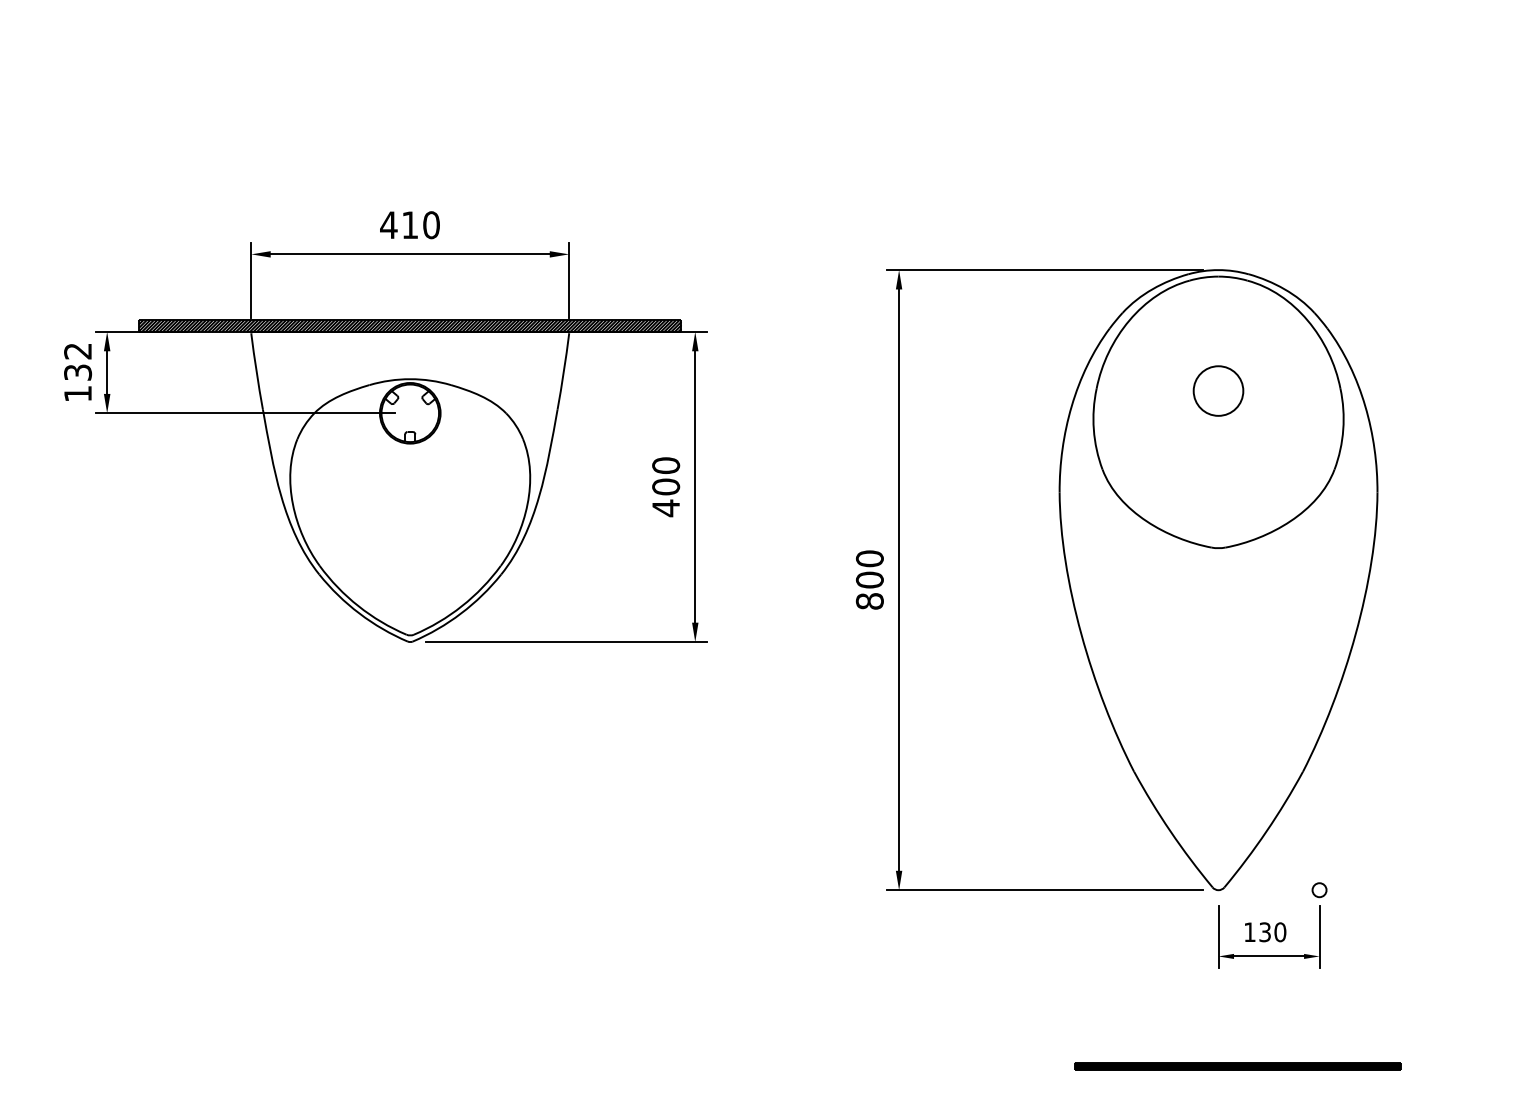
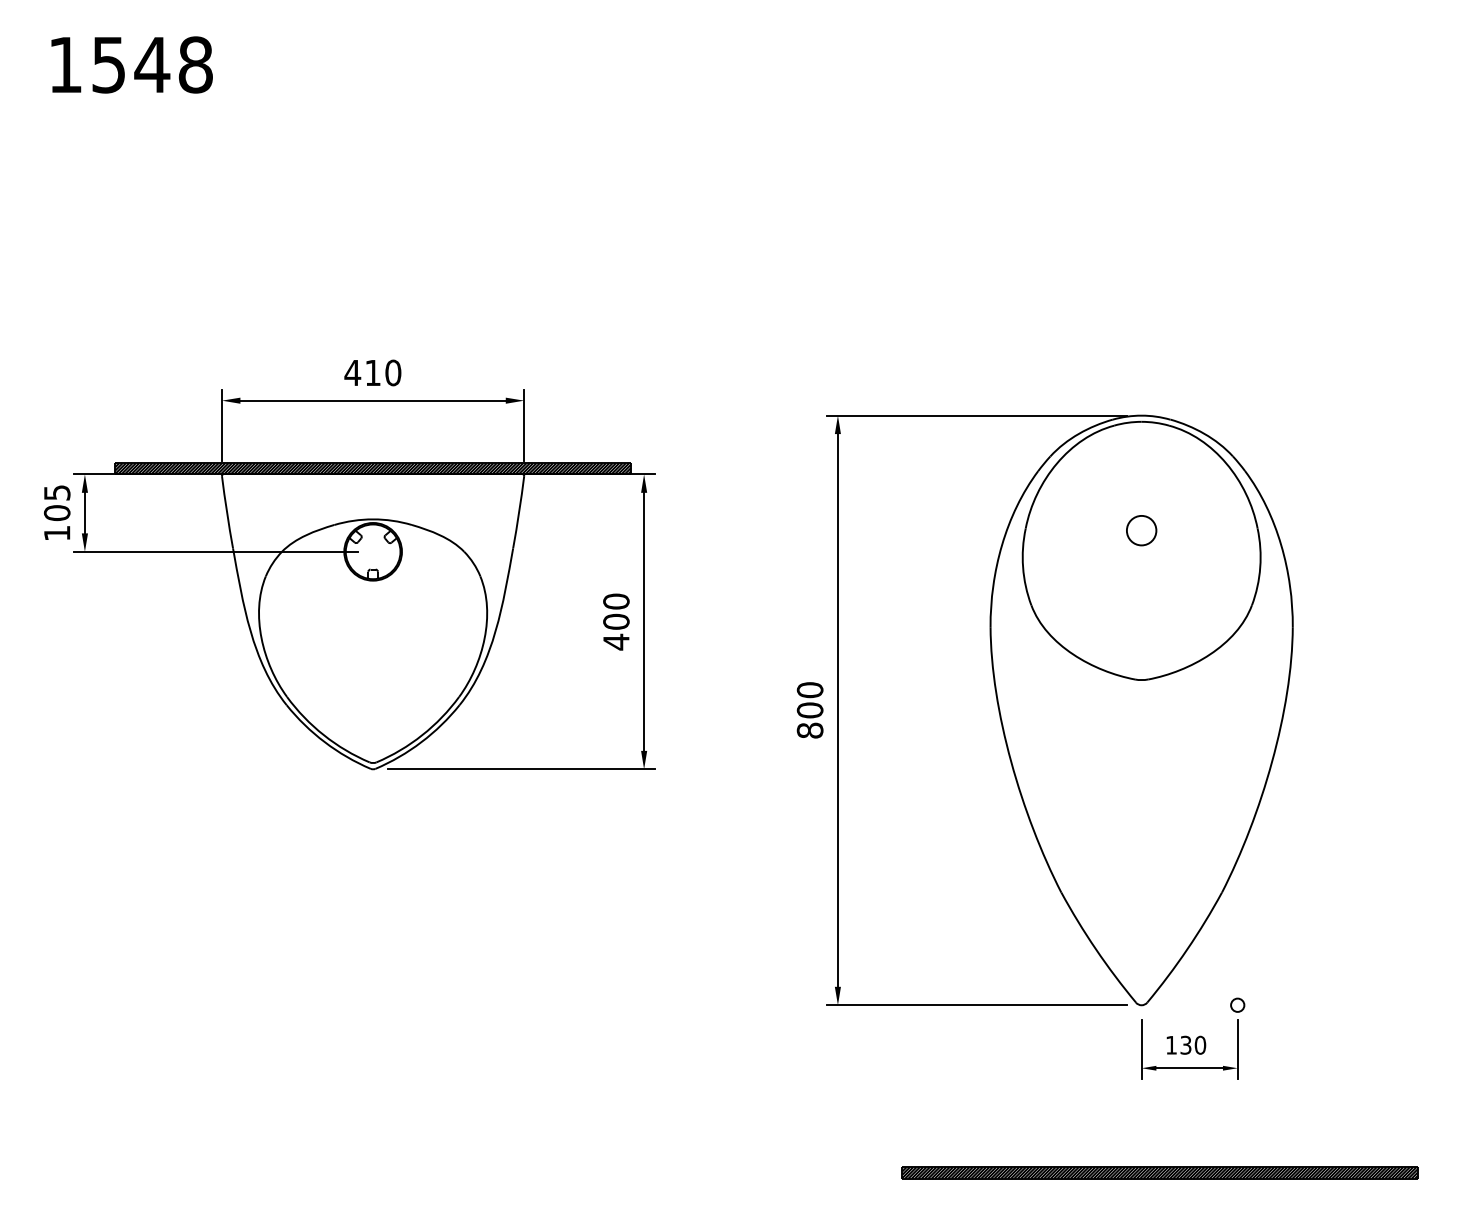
text: (77, 362) -> (56, 503), 132 -> 105
circle: (1218, 390) -> (1141, 530), size x0.62
part: (1237, 1066) -> (1159, 1172), size x1.67

